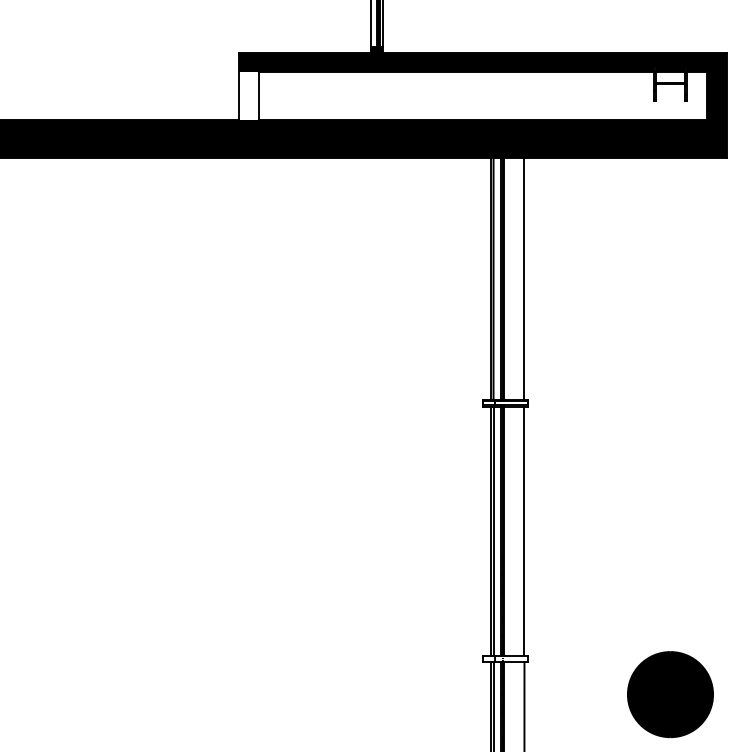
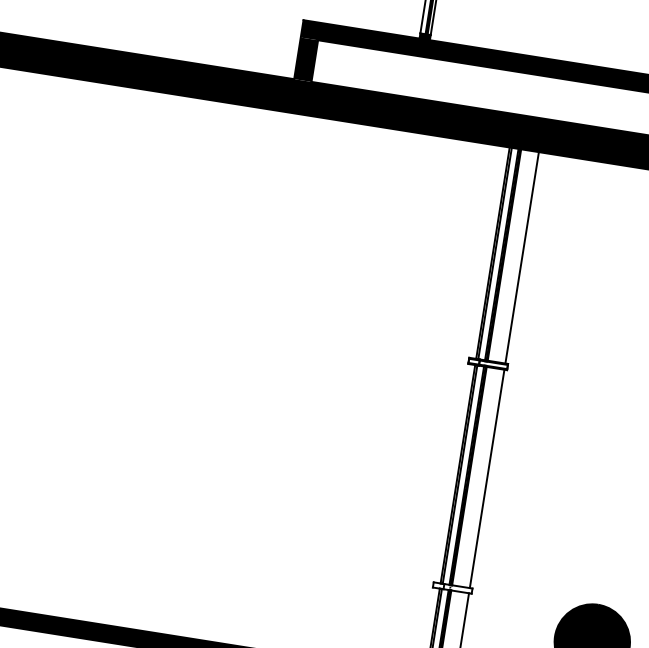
fill: (248, 95) -> (305, 59), added

